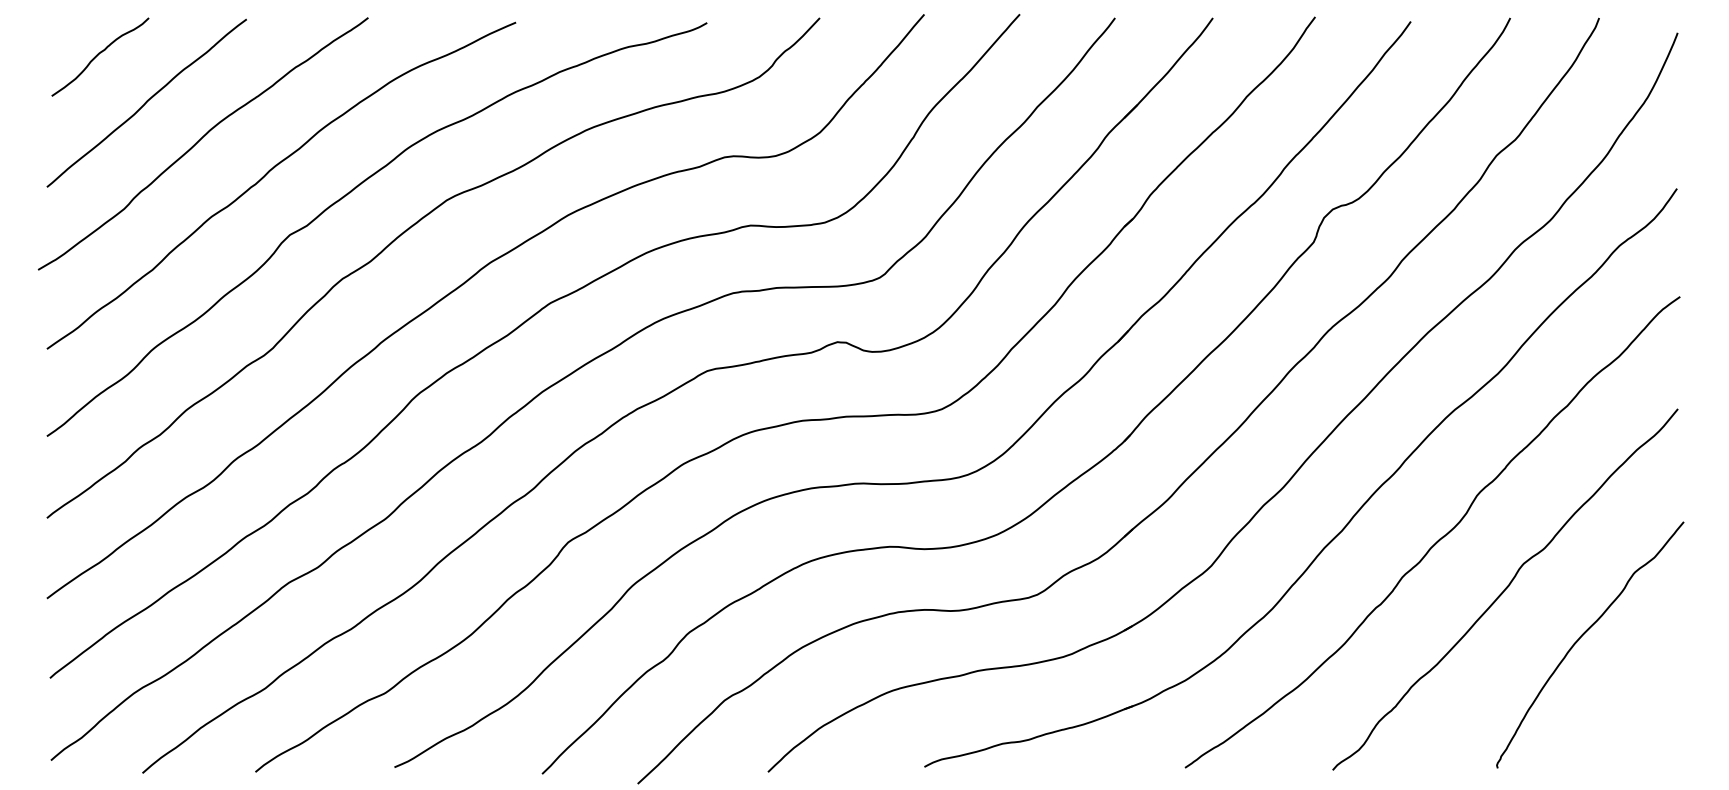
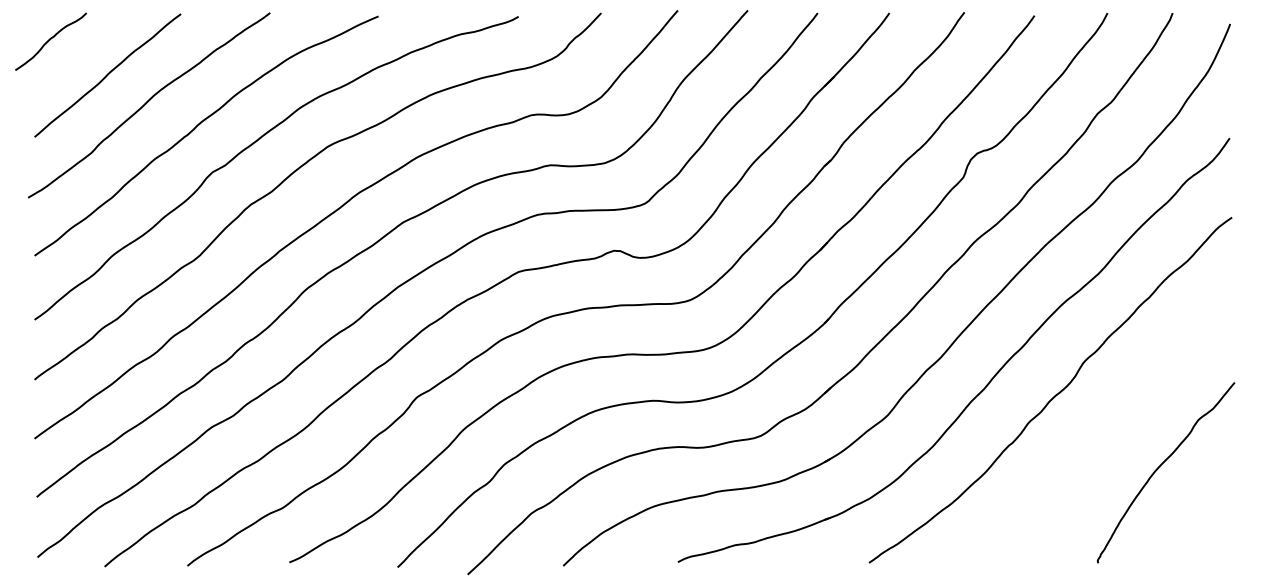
curve: (99, 54) -> (50, 39), moved
curve: (1505, 589) -> (1103, 432), removed

